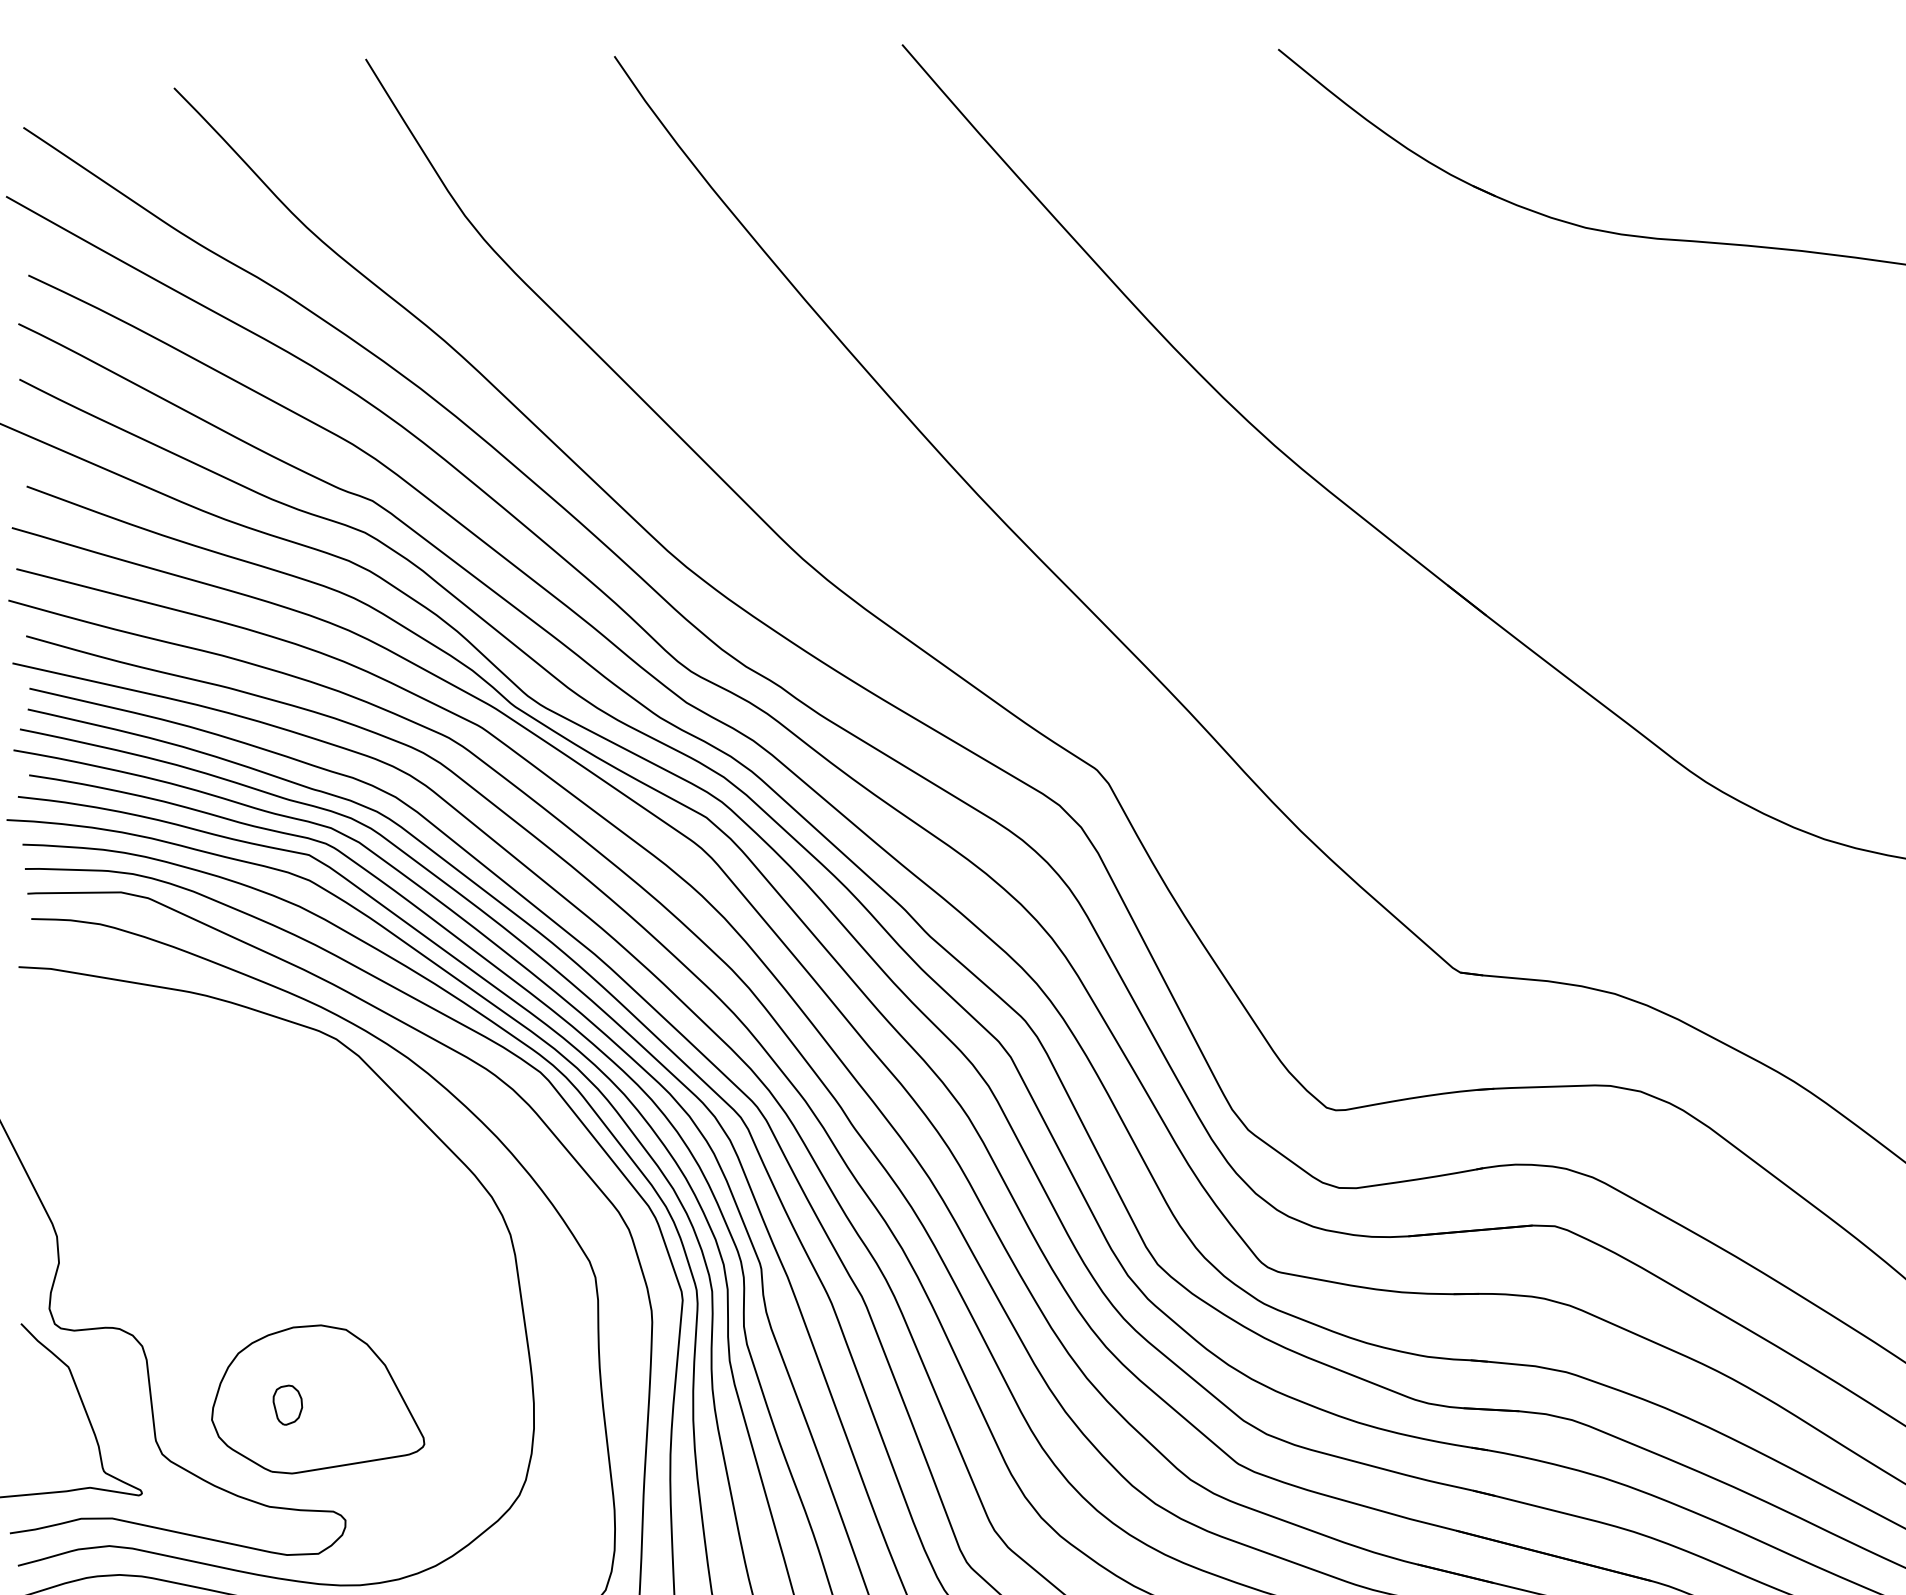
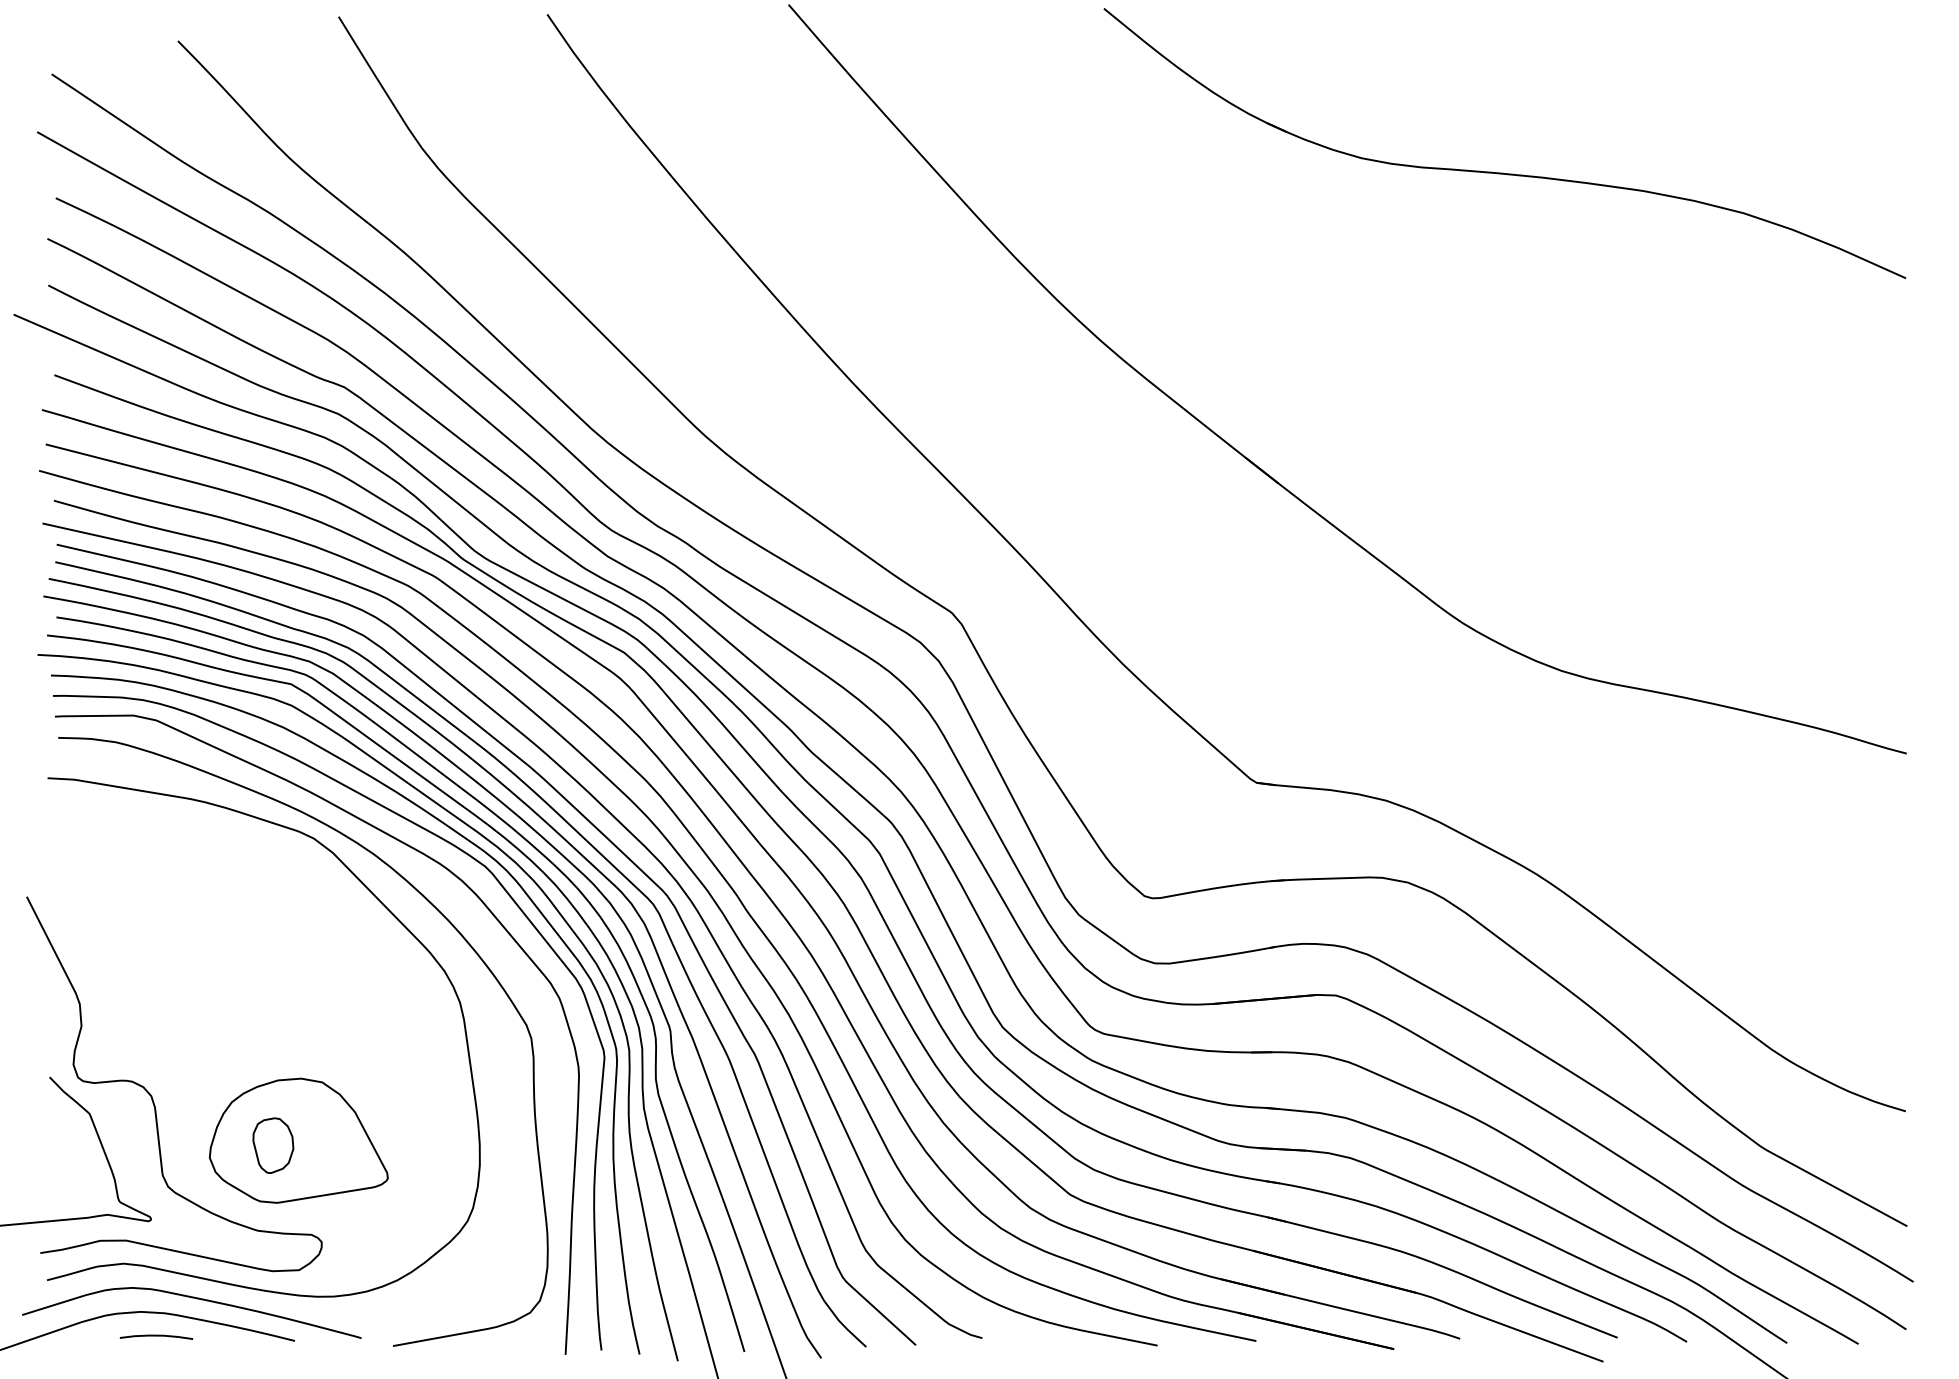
part: (287, 1405) -> (273, 1145), size x1.67

